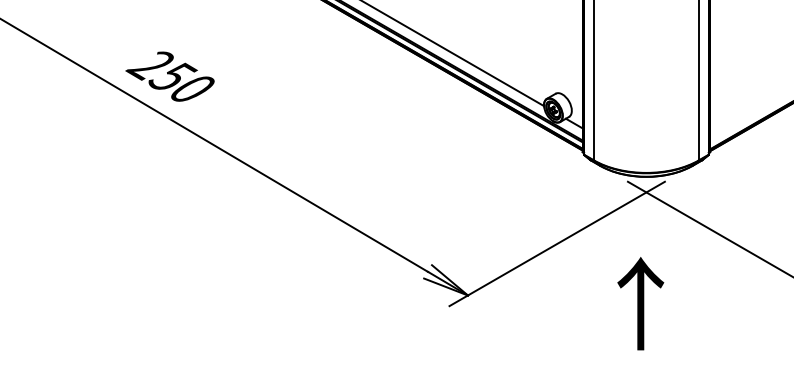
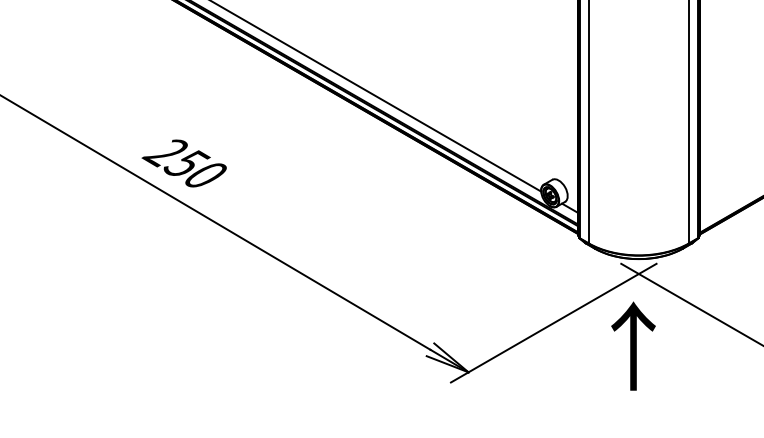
text: (640, 302) -> (633, 345), moved

